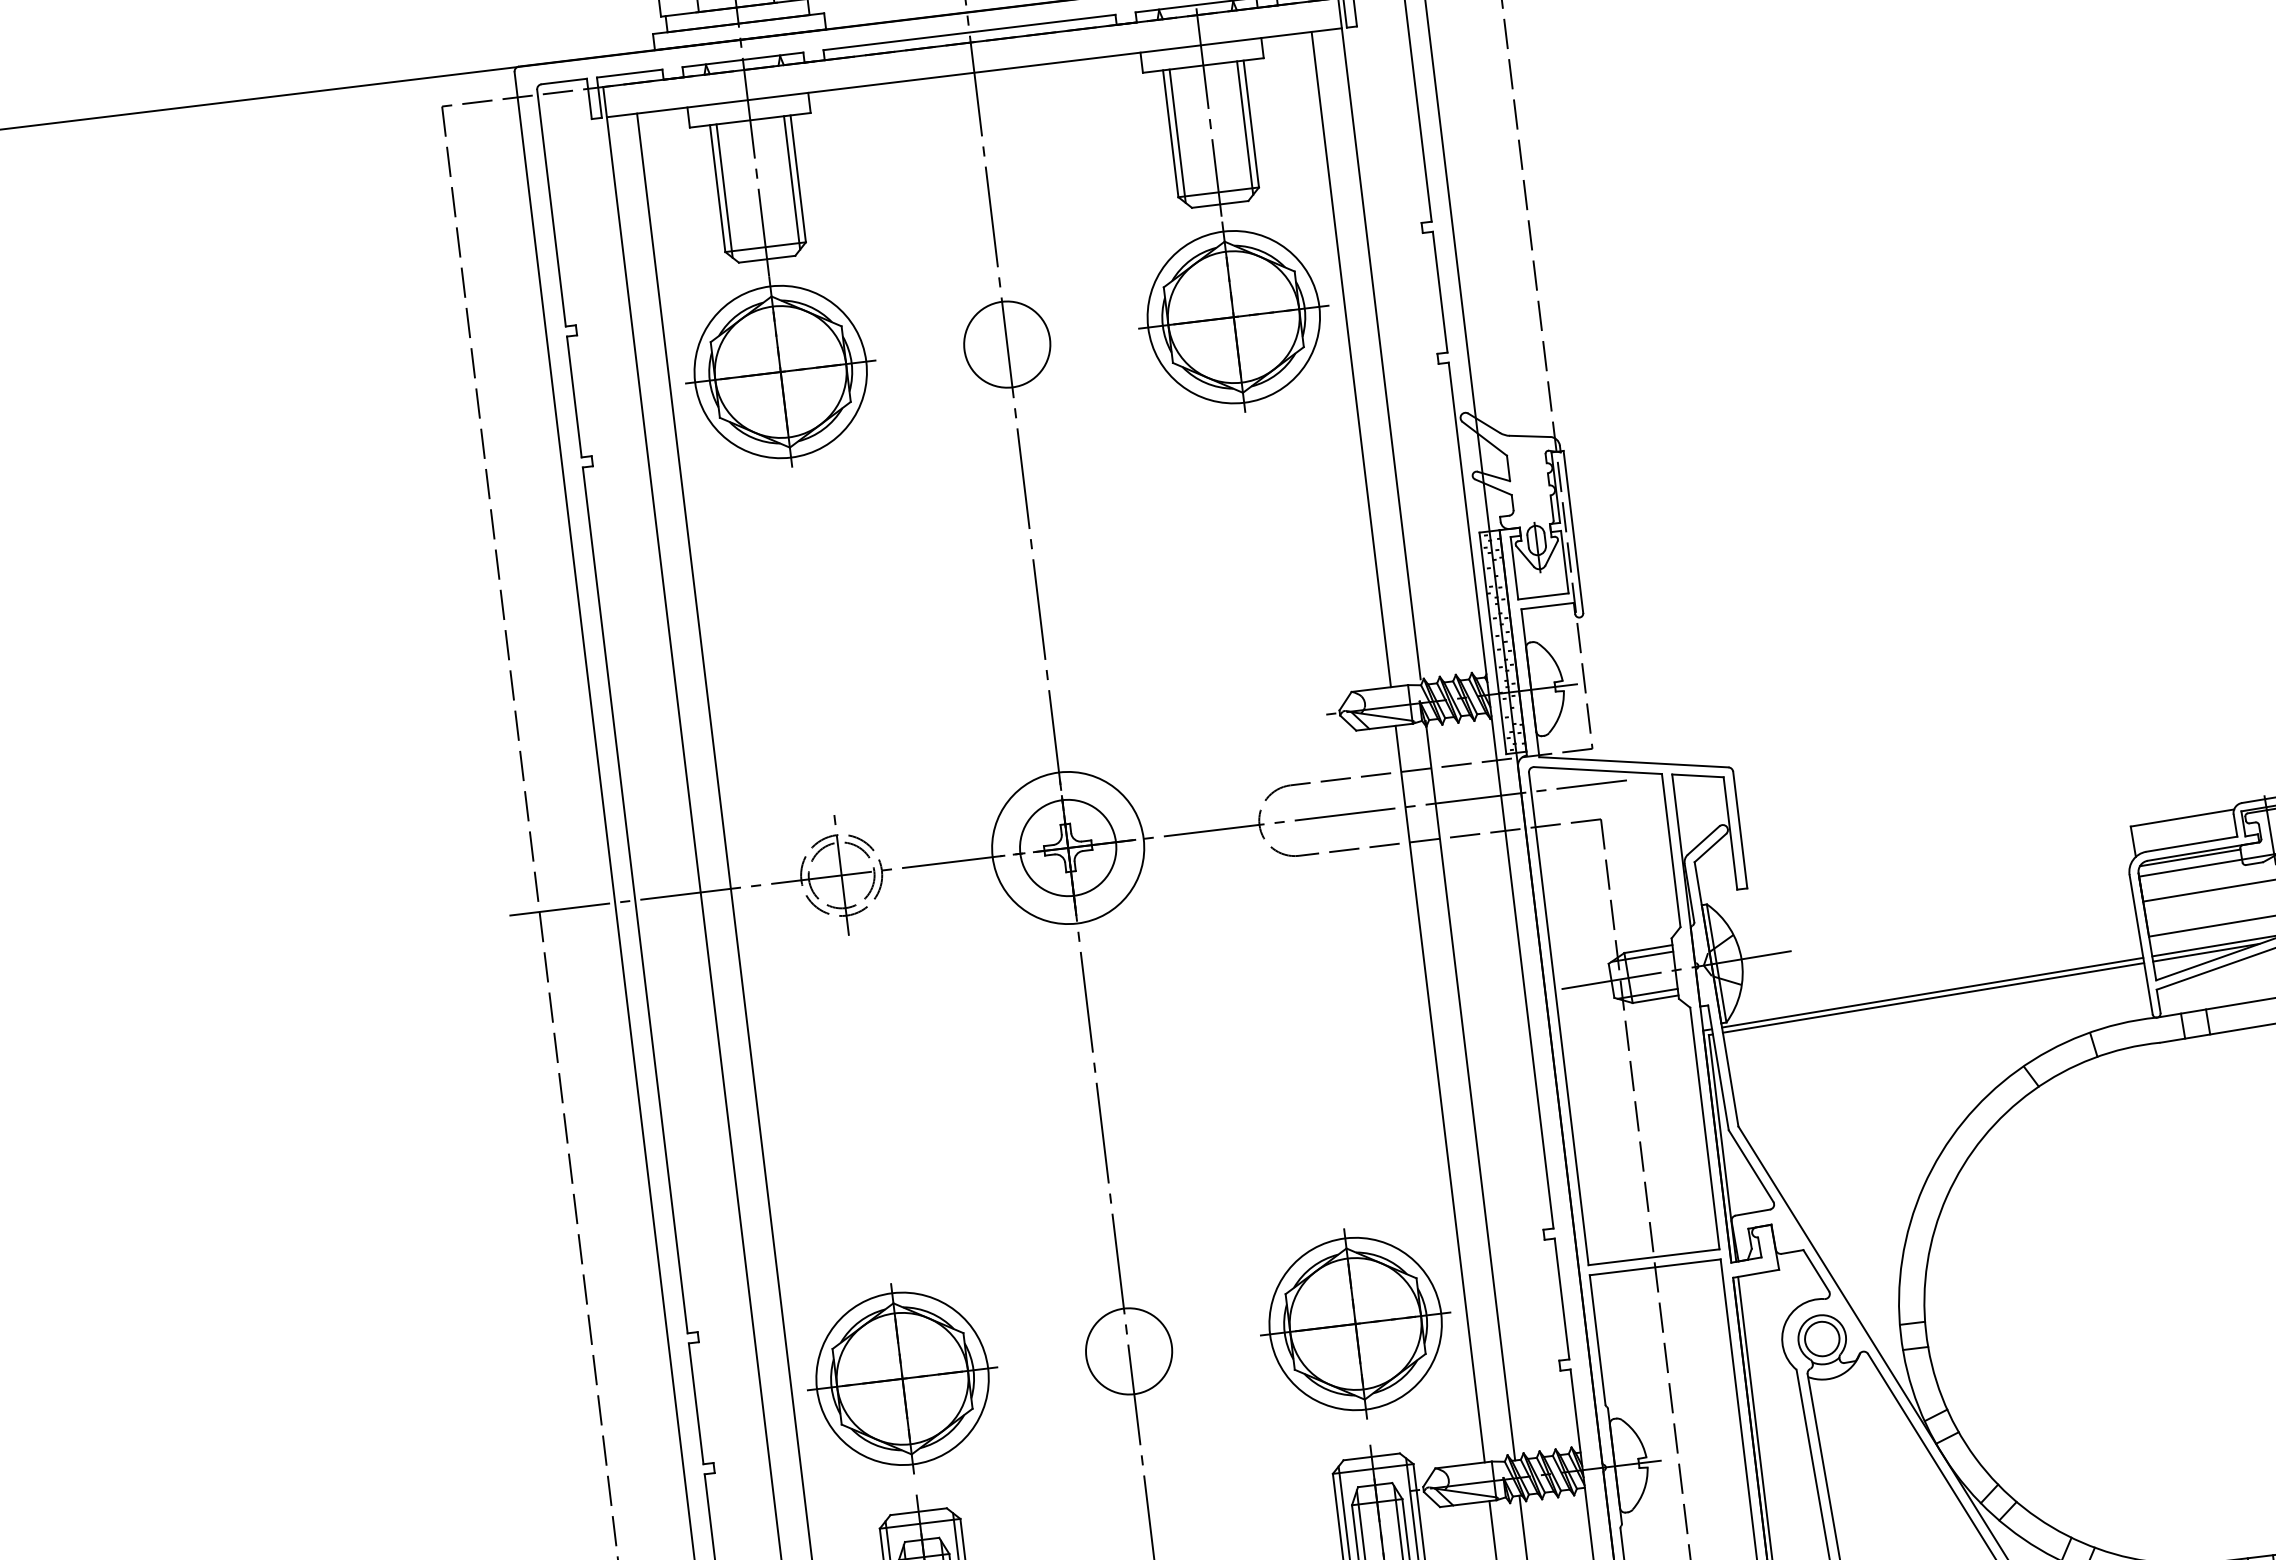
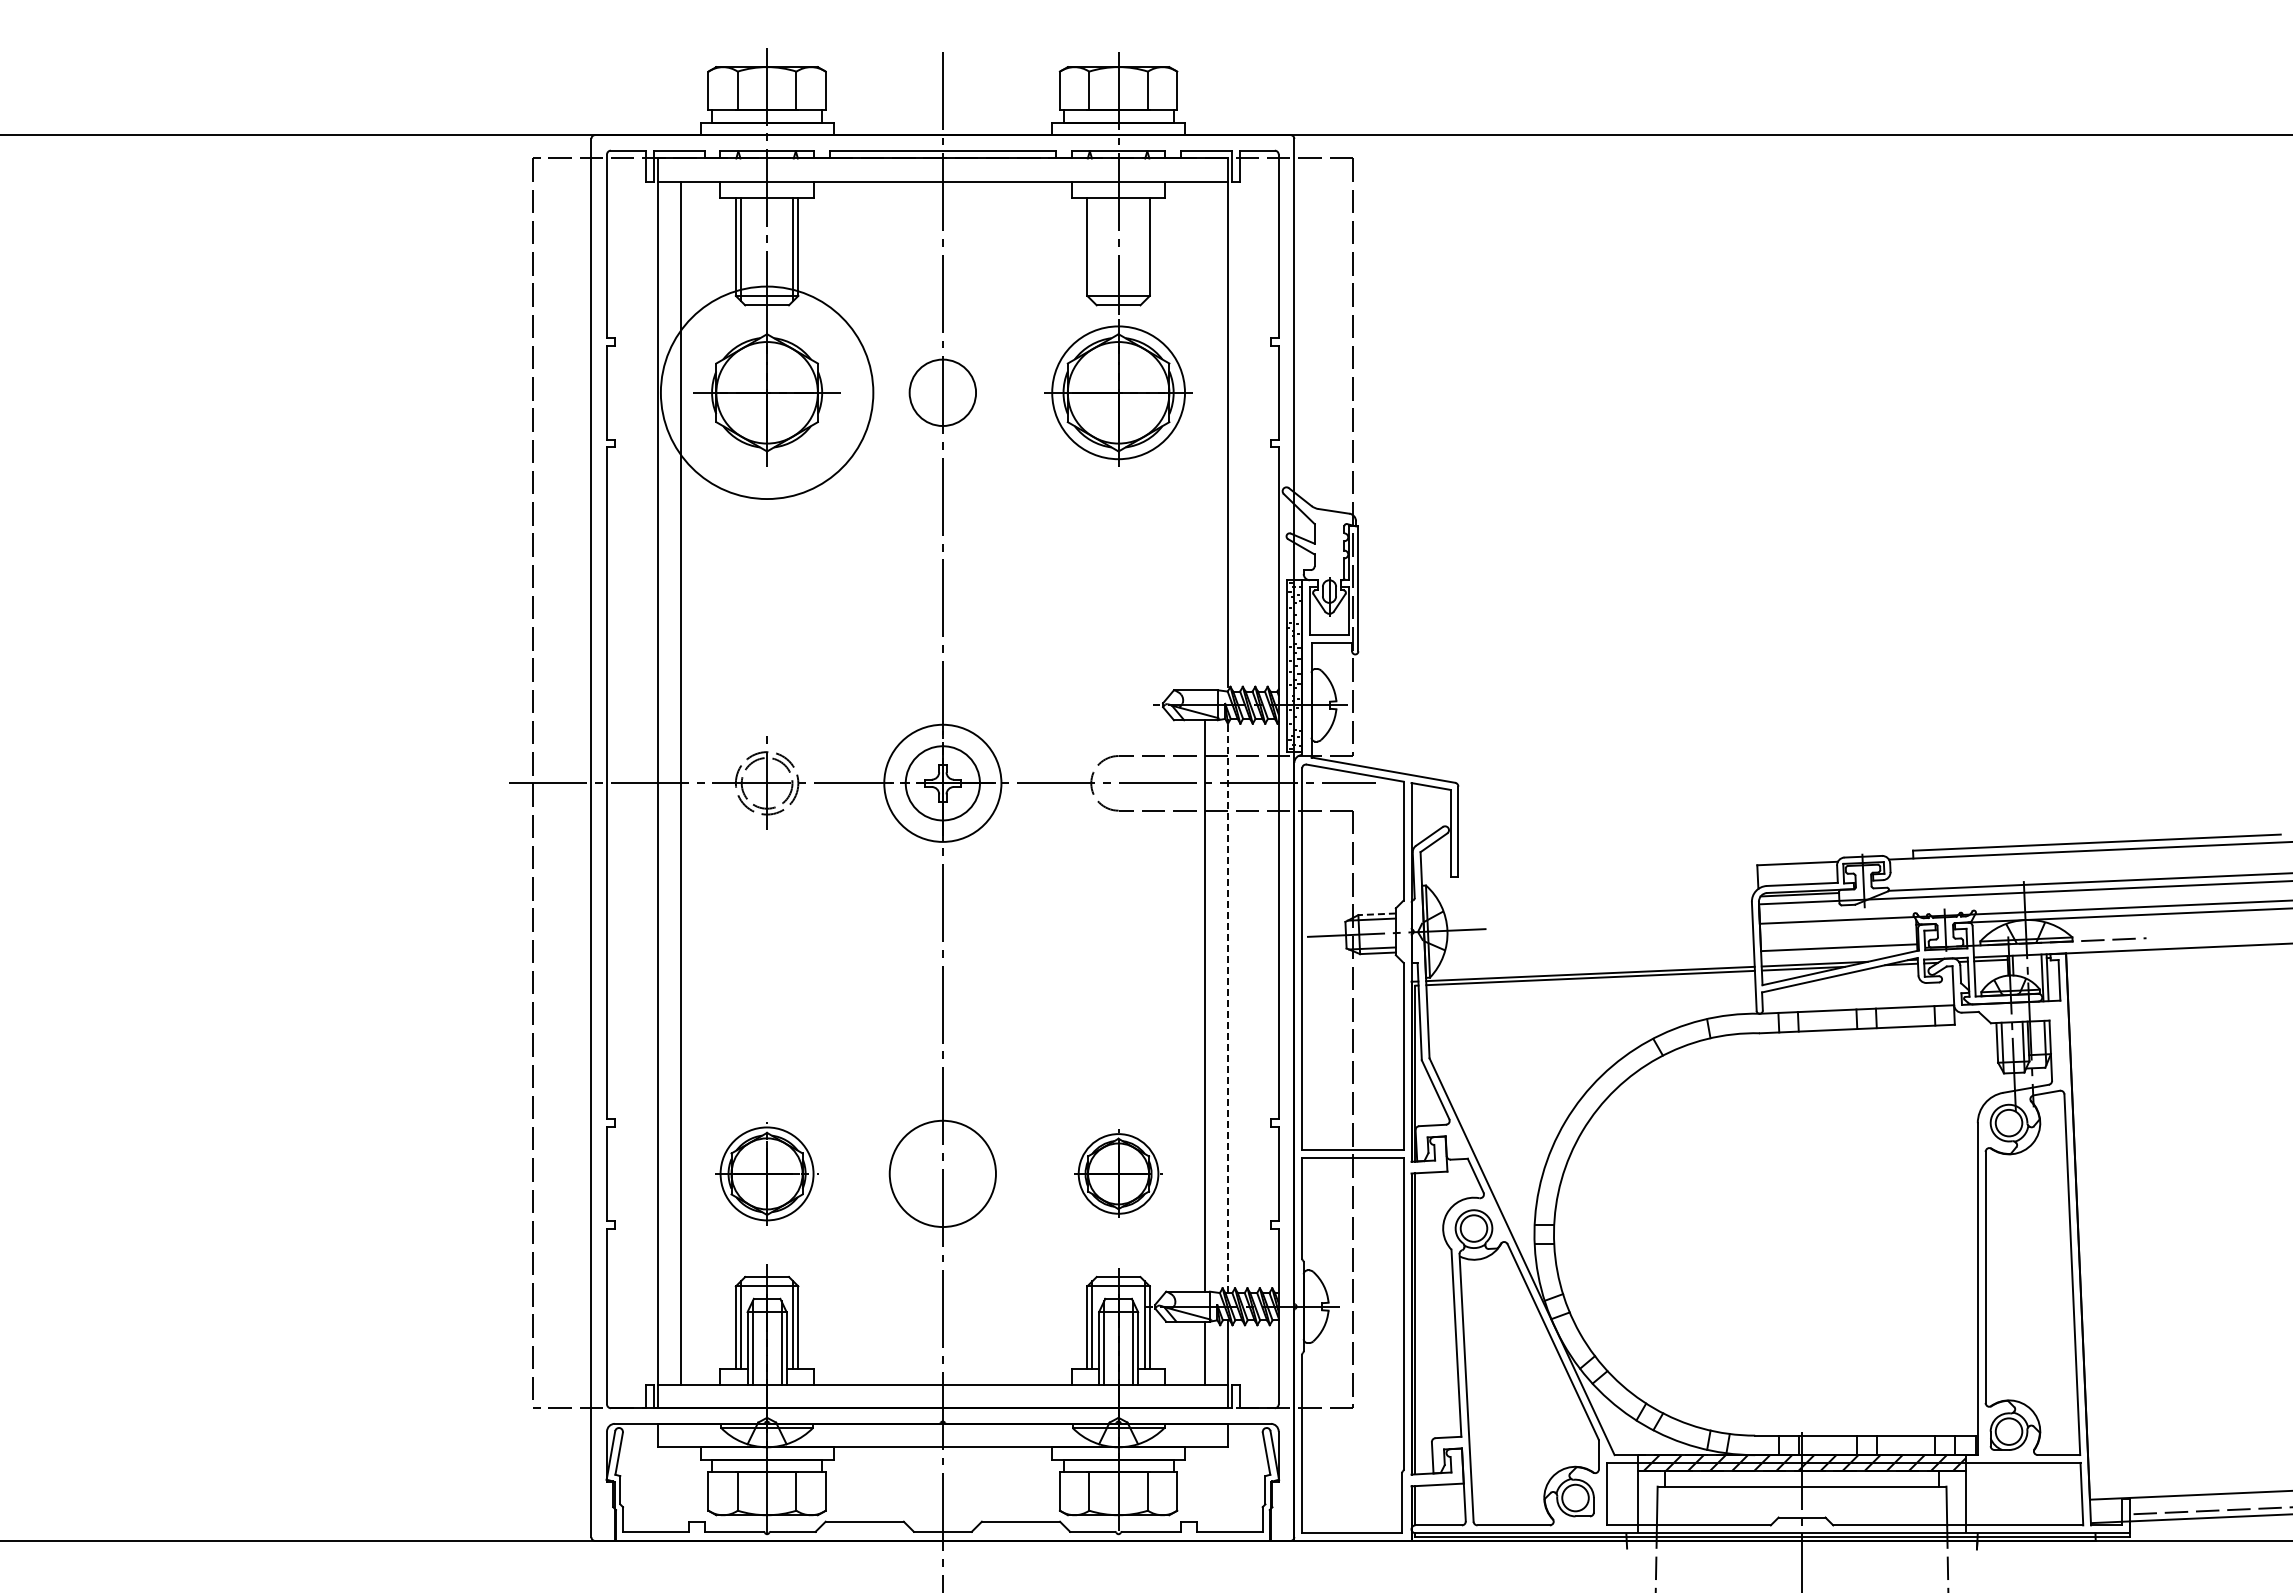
line: (1244, 128) -> (1144, 249), removed
line: (1177, 136) -> (1092, 249), removed
line: (1351, 358) -> (1204, 435), removed
circle: (779, 371) -> (766, 392), size x1.6
line: (1648, 949) -> (1377, 914), solid -> dashed
line: (1469, 1091) -> (1227, 1006), solid -> dashed
part: (1355, 1323) -> (1118, 1173), size x0.6
circle: (1128, 1350) -> (942, 1173), size x1.6
part: (901, 1378) -> (766, 1173), size x0.7

